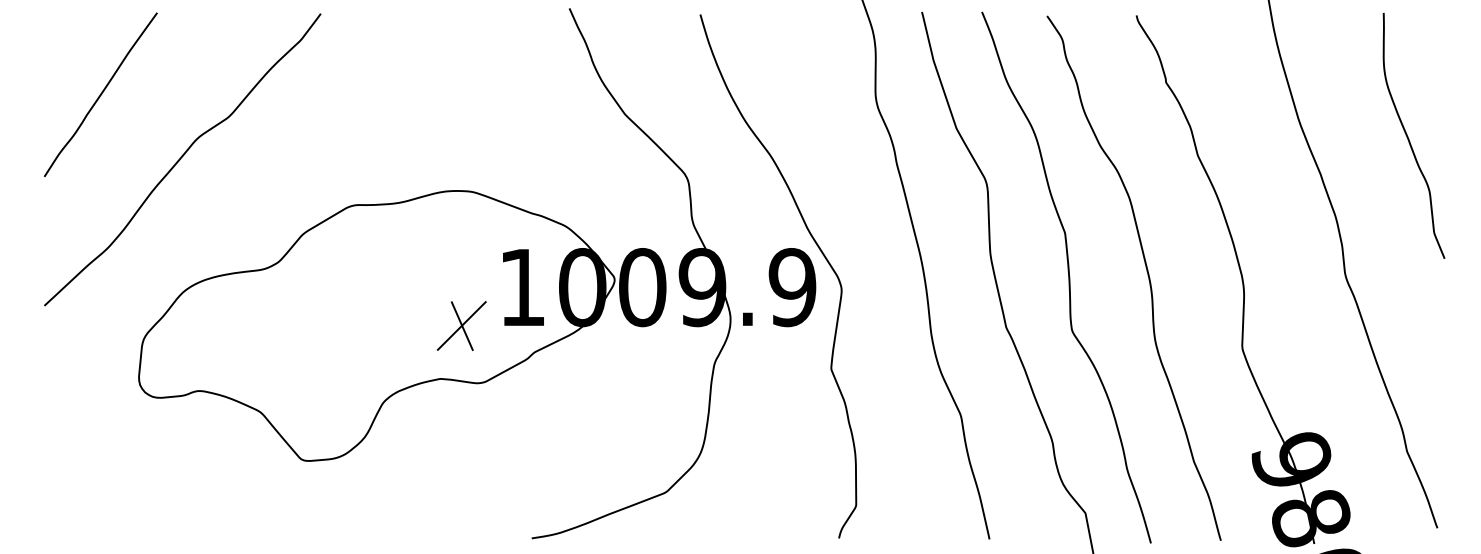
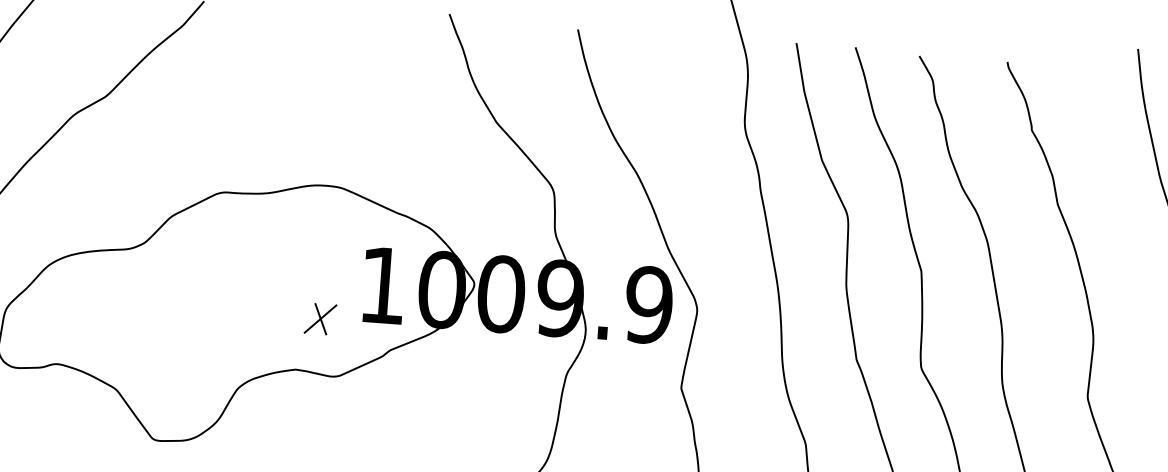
part: (461, 325) -> (320, 318), size x0.62

